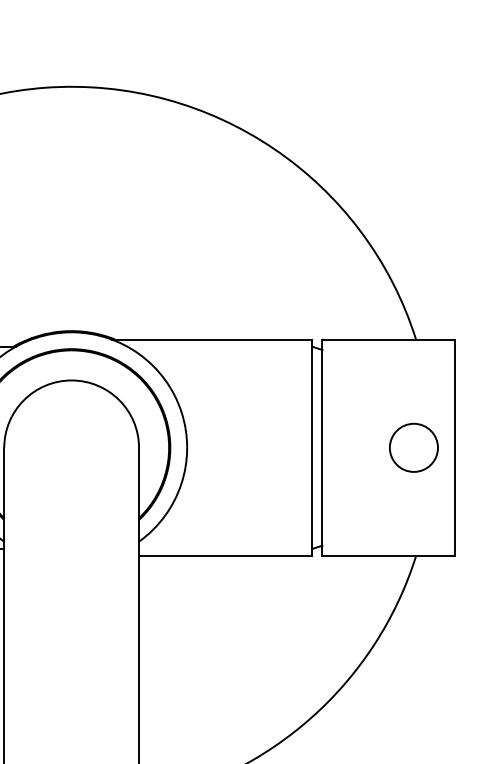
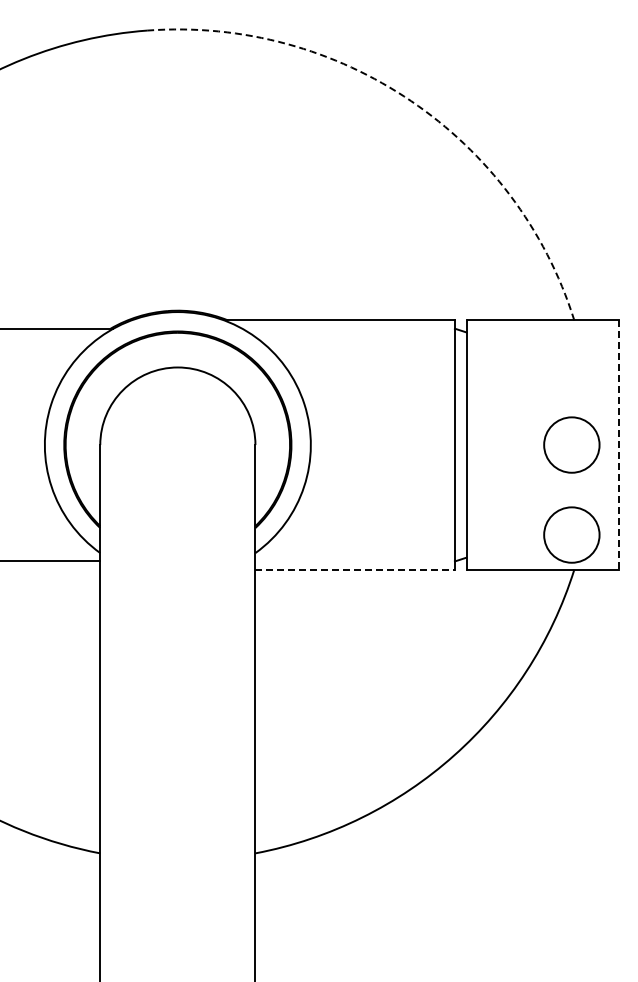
arc: (274, 149) -> (411, 101), solid -> dashed
line: (454, 448) -> (618, 445), solid -> dashed
circle: (413, 525) -> (571, 534), added
line: (225, 555) -> (355, 569), solid -> dashed

